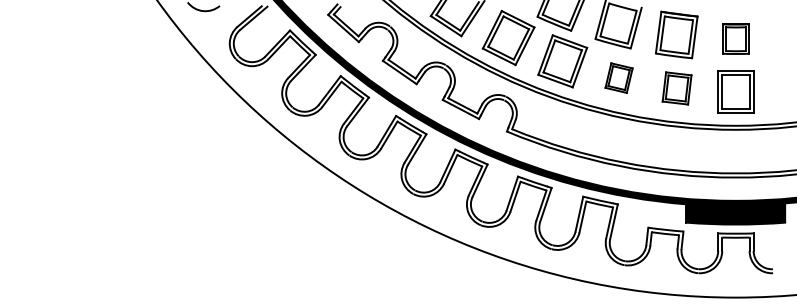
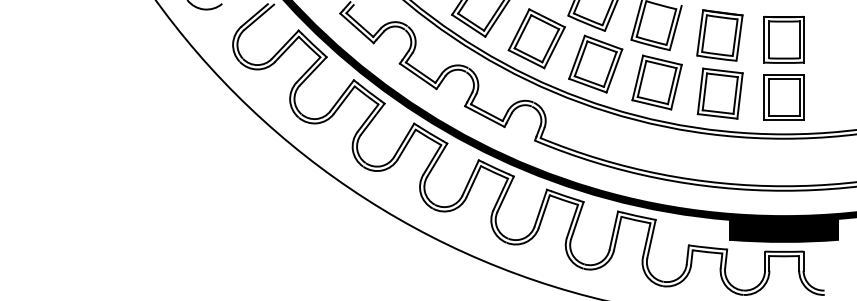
part: (735, 39) -> (783, 40), size x1.43
part: (618, 77) -> (656, 81), size x1.67
part: (676, 88) -> (719, 93), size x1.43

